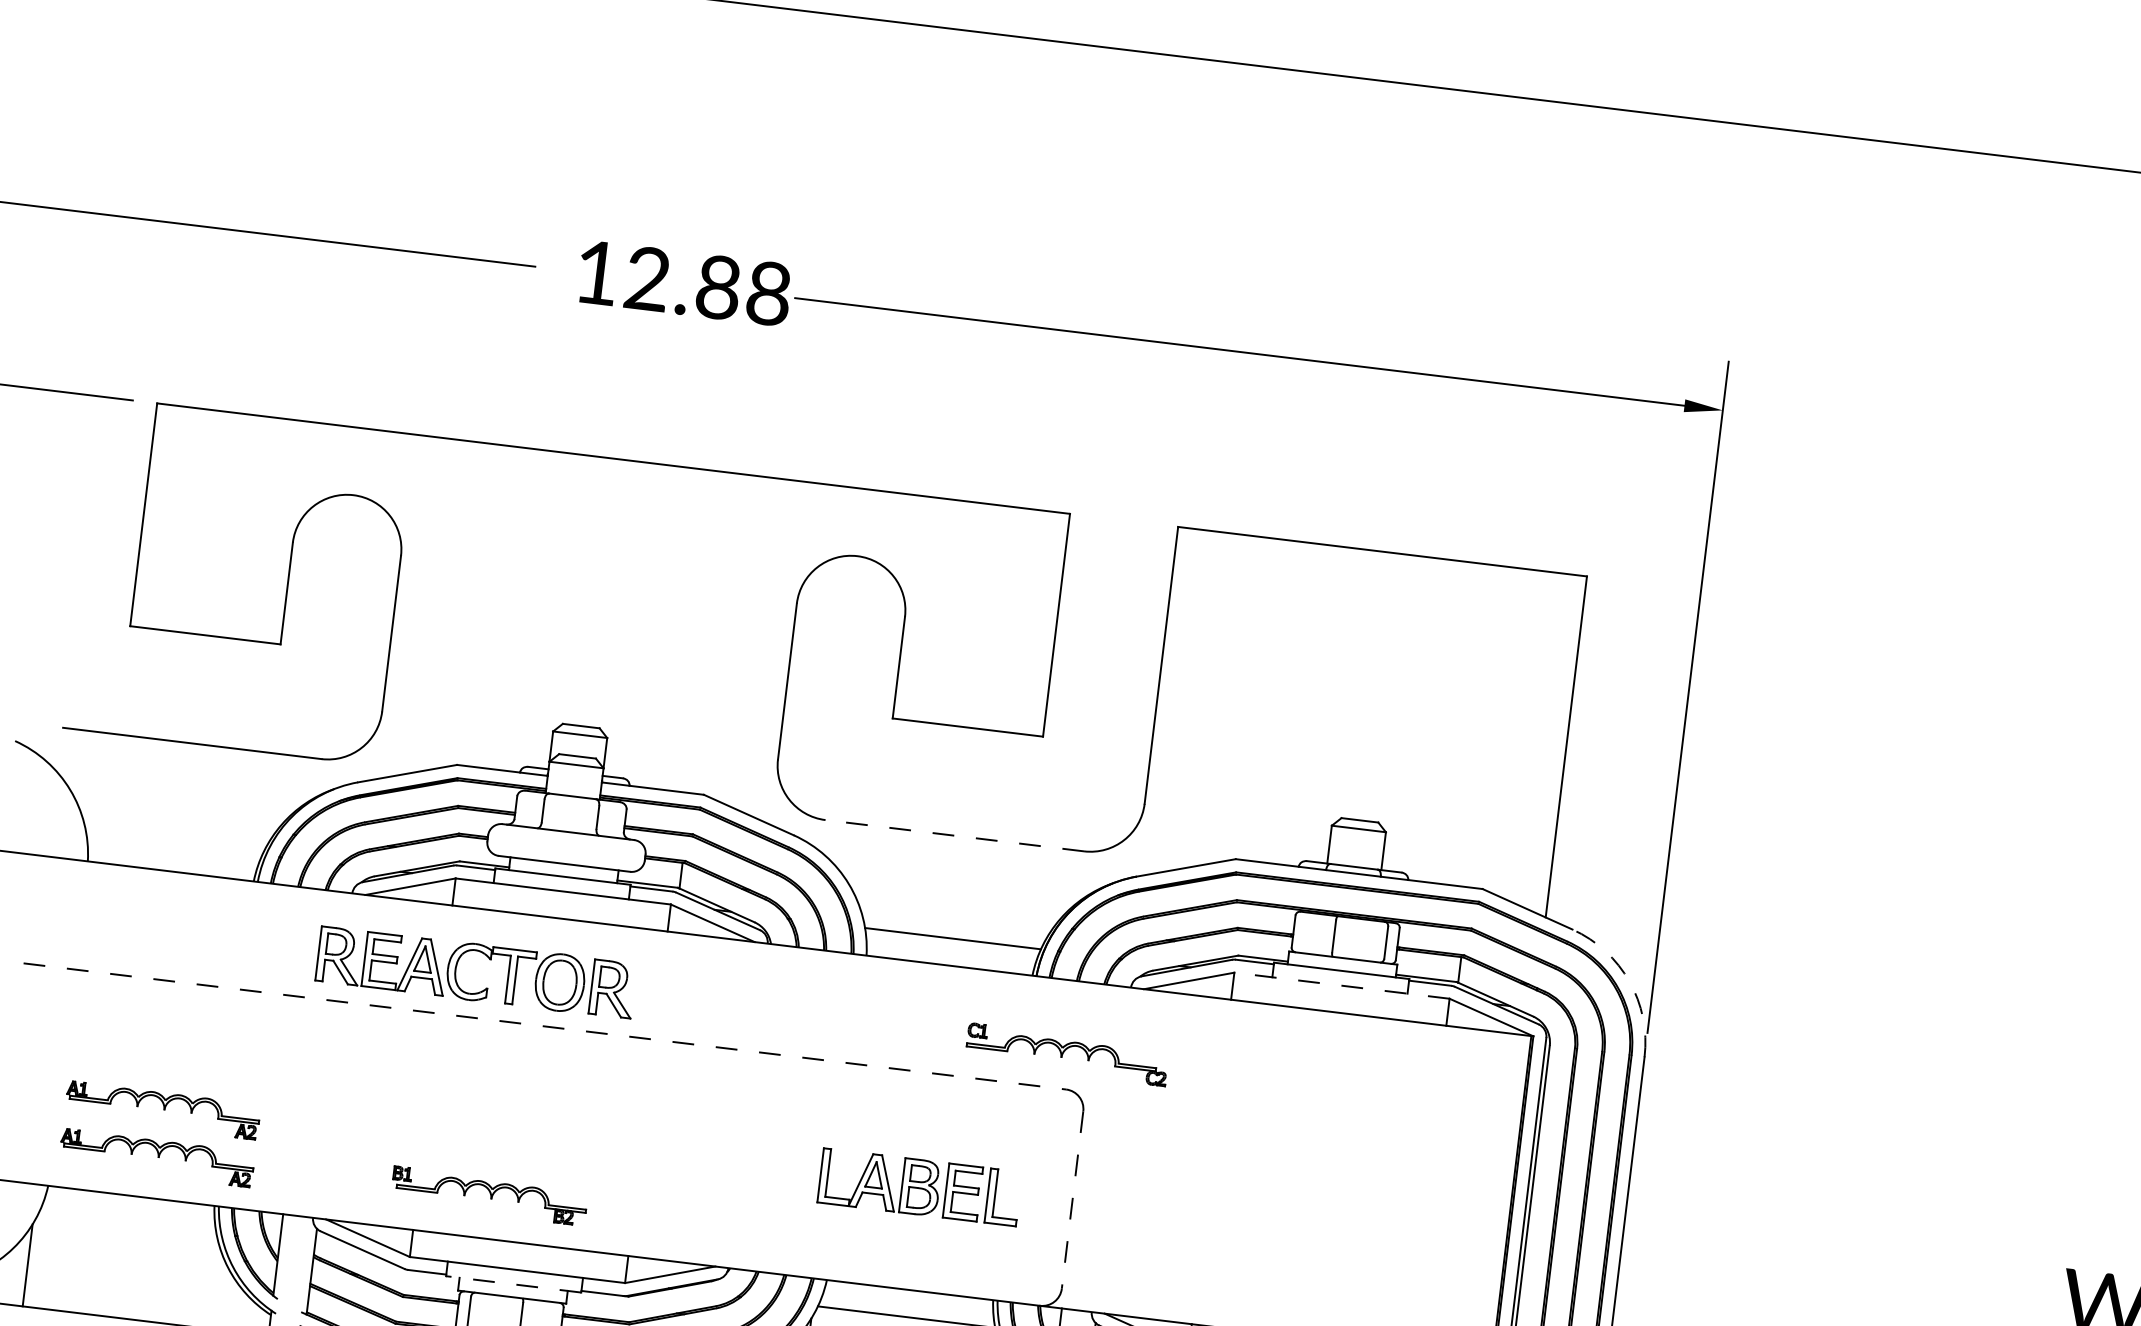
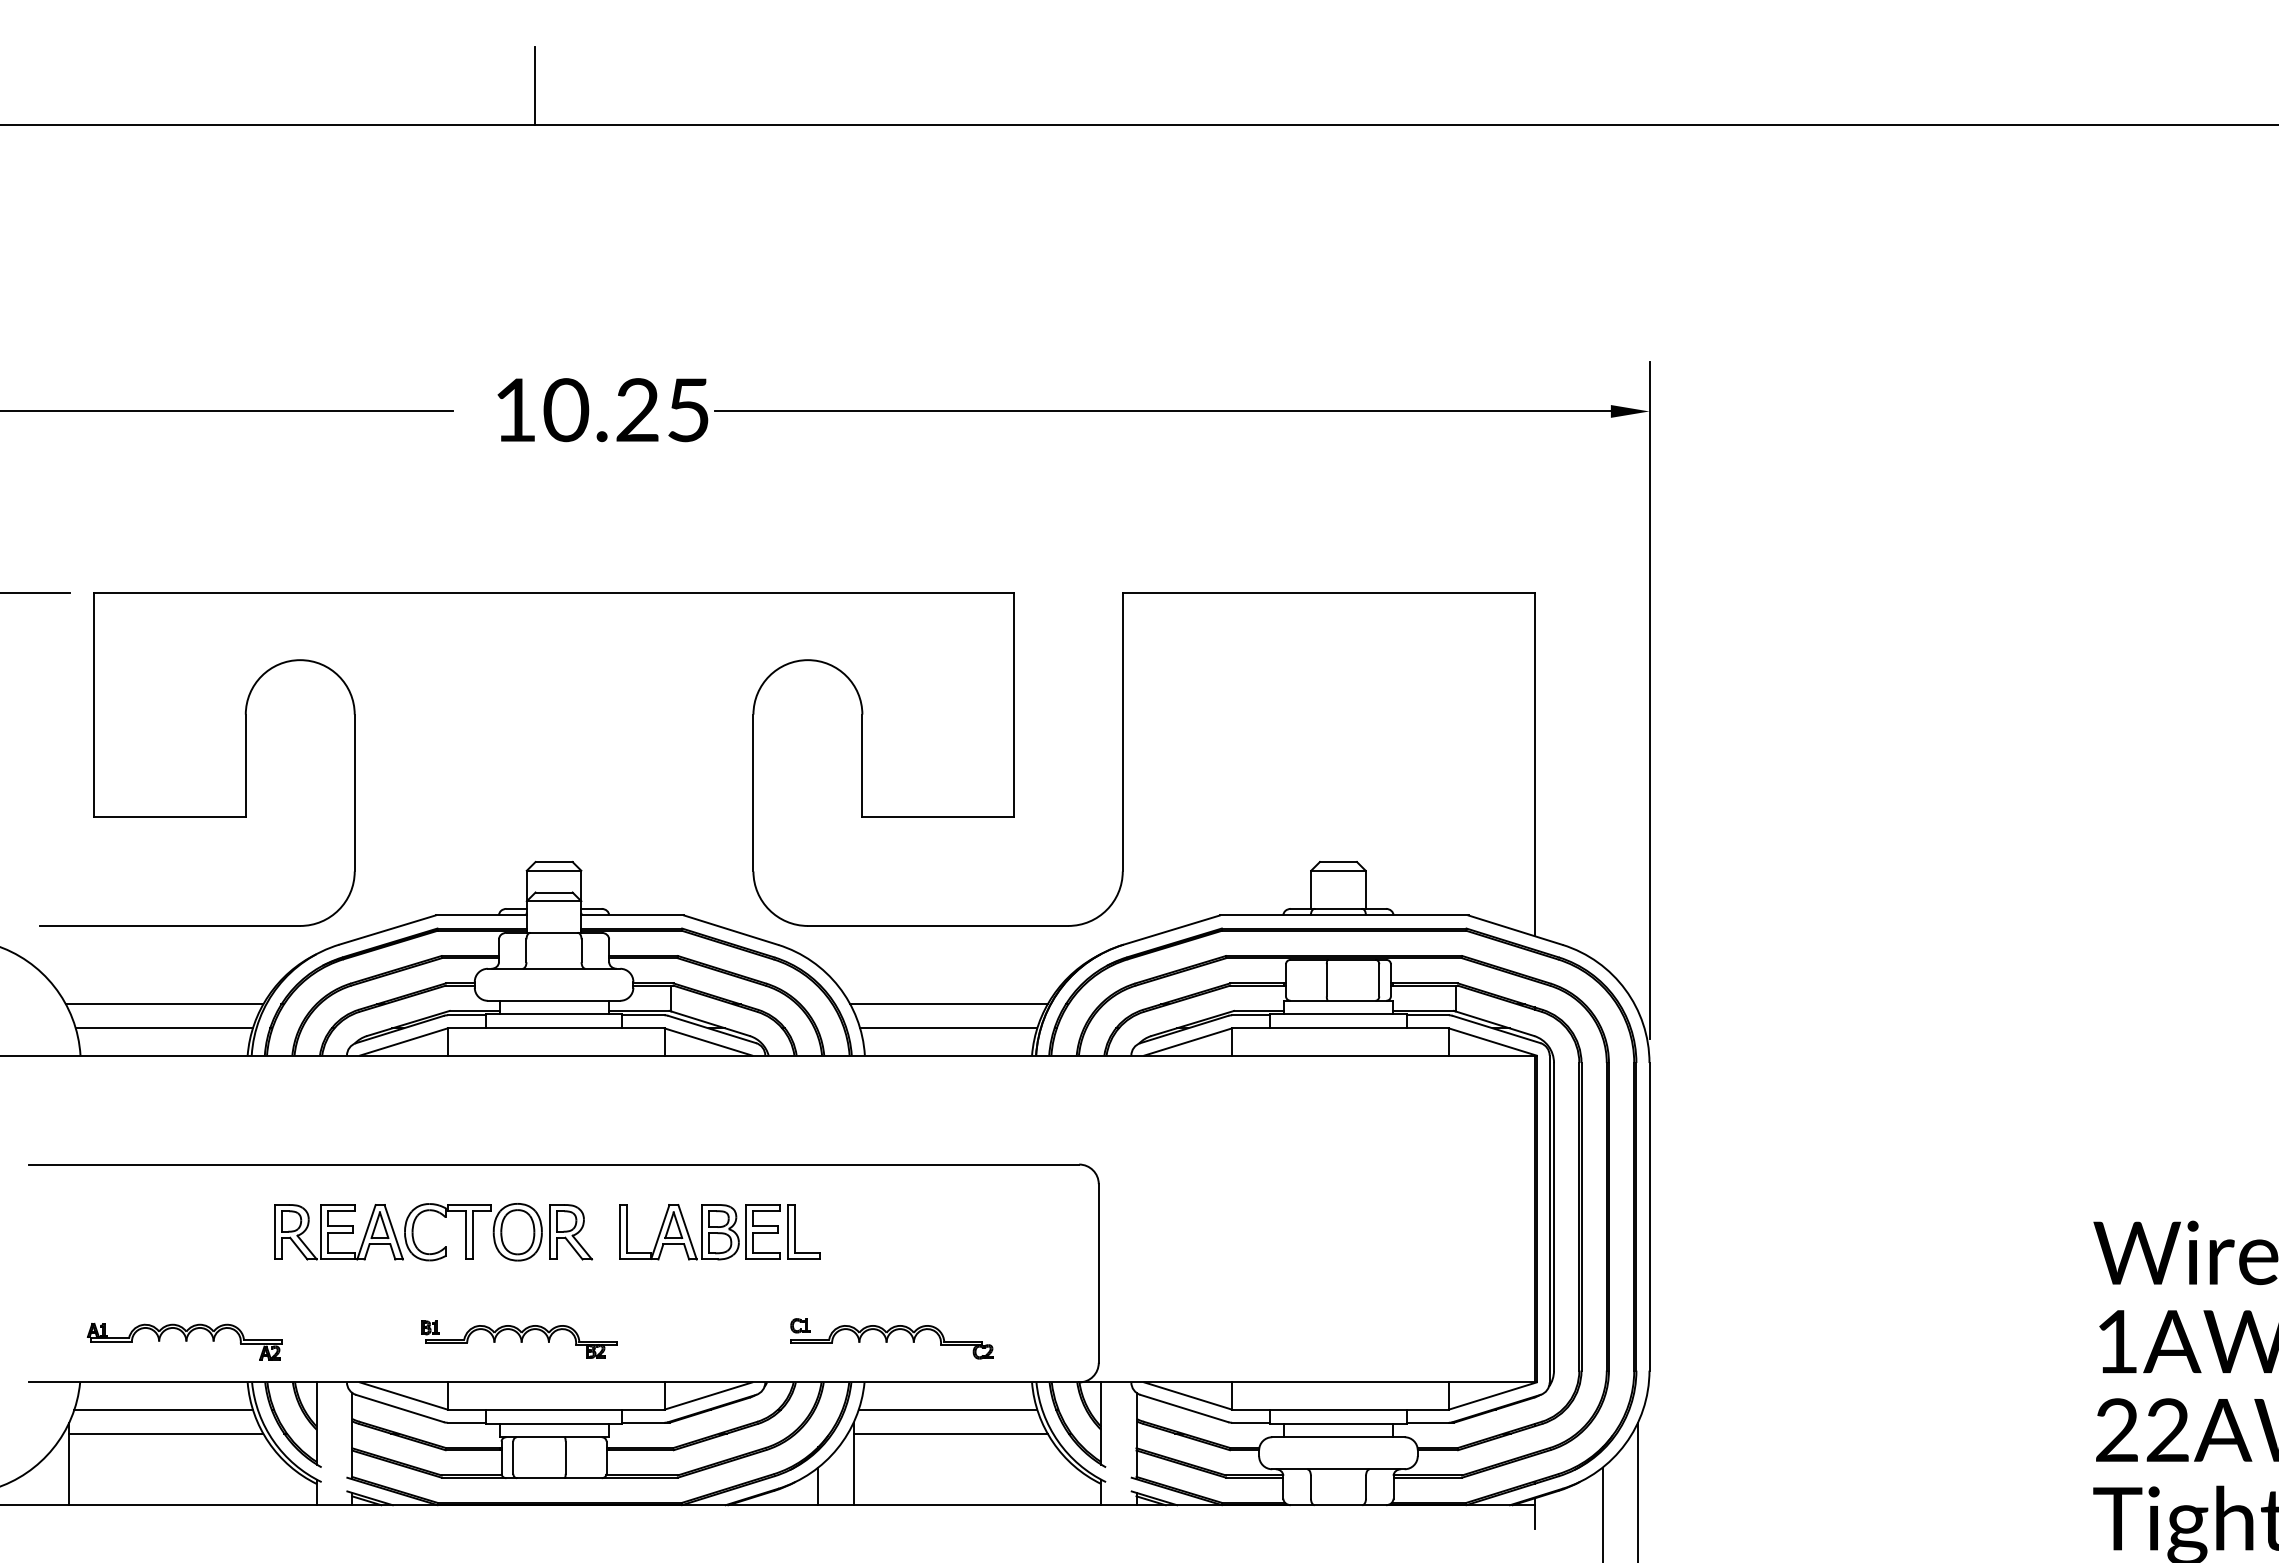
text: (707, 286) -> (626, 410), 12.88 -> 10.25
line: (177, 820) -> (164, 1004), added
line: (954, 835) -> (937, 925), dashed -> solid
line: (173, 844) -> (163, 1028), added
line: (955, 914) -> (948, 1004), added
arc: (1629, 981) -> (1625, 989), dashed -> solid
line: (1341, 985) -> (1340, 1028), dashed -> solid
part: (484, 988) -> (443, 1247), moved
line: (545, 1026) -> (554, 1164), dashed -> solid
part: (1066, 1054) -> (891, 1338), moved
part: (162, 1110) -> (184, 1293), removed
part: (919, 1187) -> (719, 1232), moved
line: (1072, 1200) -> (1098, 1273), dashed -> solid
line: (127, 1222) -> (163, 1409), added
line: (127, 1246) -> (166, 1433), added
line: (513, 1284) -> (553, 1424), dashed -> solid

